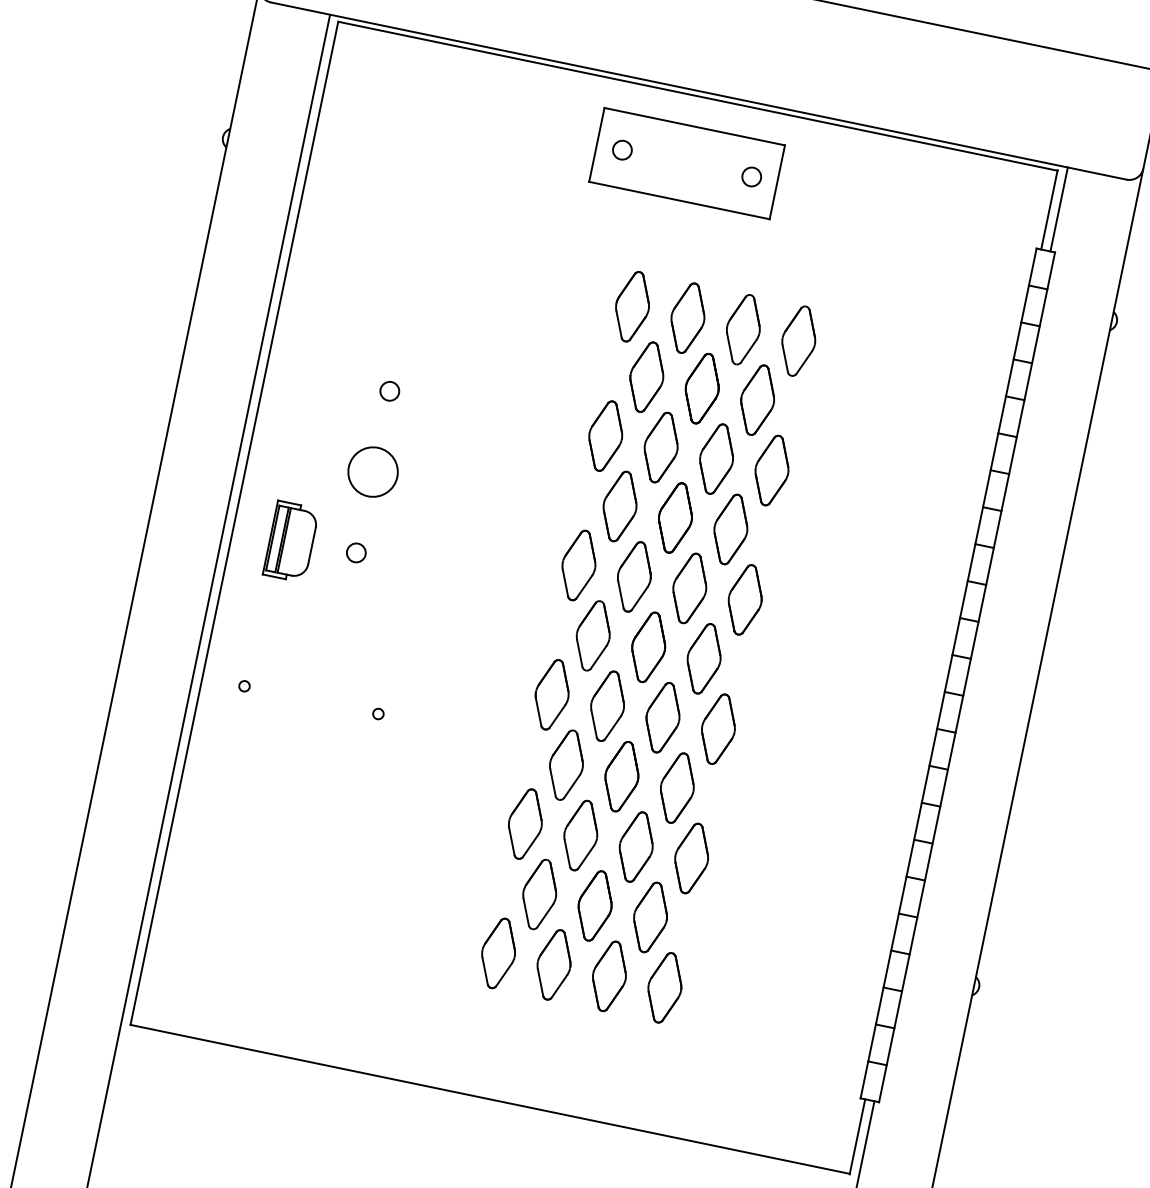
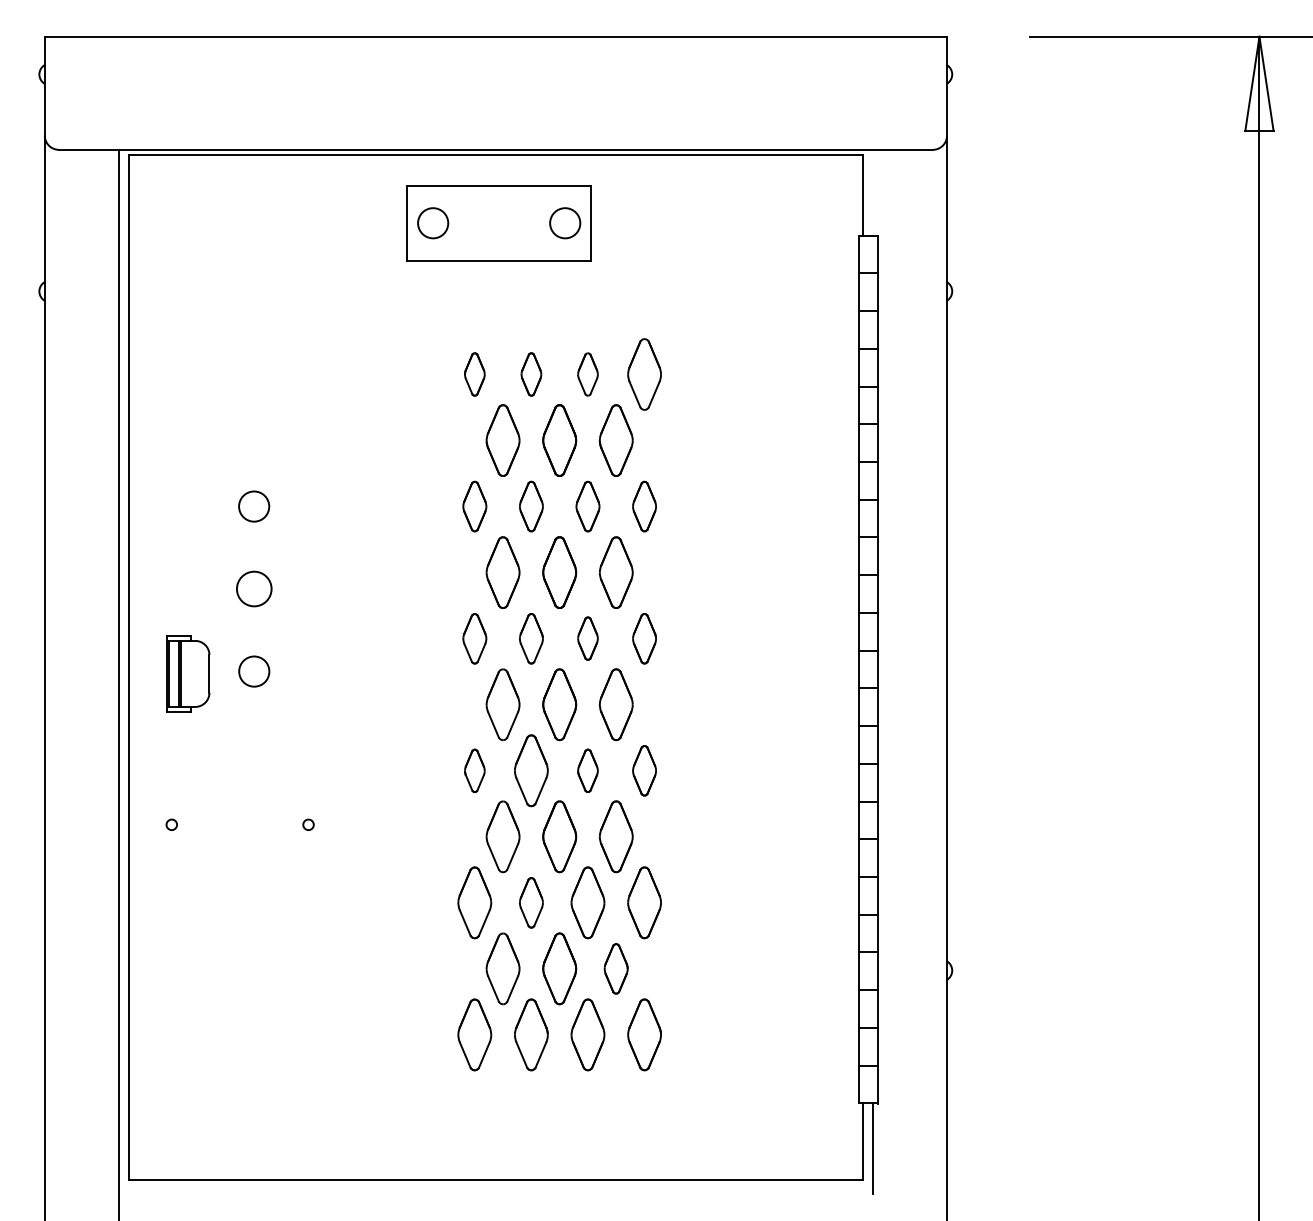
circle: (621, 149) -> (432, 222), size x1.6
circle: (751, 176) -> (564, 222), size x1.6
line: (1058, 209) -> (872, 192), removed
part: (632, 306) -> (474, 374), size x0.6
part: (688, 318) -> (531, 374), size x0.6
part: (742, 329) -> (587, 374), size x0.6
circle: (390, 391) -> (254, 506), size x1.6
part: (605, 435) -> (474, 506), size x0.7
part: (661, 447) -> (531, 506), size x0.7
part: (716, 458) -> (587, 506), size x0.7
part: (771, 470) -> (644, 506), size x0.7
circle: (373, 471) -> (254, 588), size x0.7
circle: (355, 552) -> (253, 671), size x1.6
part: (578, 565) -> (474, 638), size x0.7
part: (634, 576) -> (531, 638), size x0.7
part: (689, 588) -> (587, 638), size x0.6
part: (745, 599) -> (644, 638), size x0.7
part: (551, 694) -> (474, 770), size x0.6
part: (662, 717) -> (587, 770), size x0.6
part: (718, 728) -> (644, 770), size x0.7
part: (580, 835) -> (531, 902), size x0.7
part: (649, 916) -> (615, 968), size x0.7

